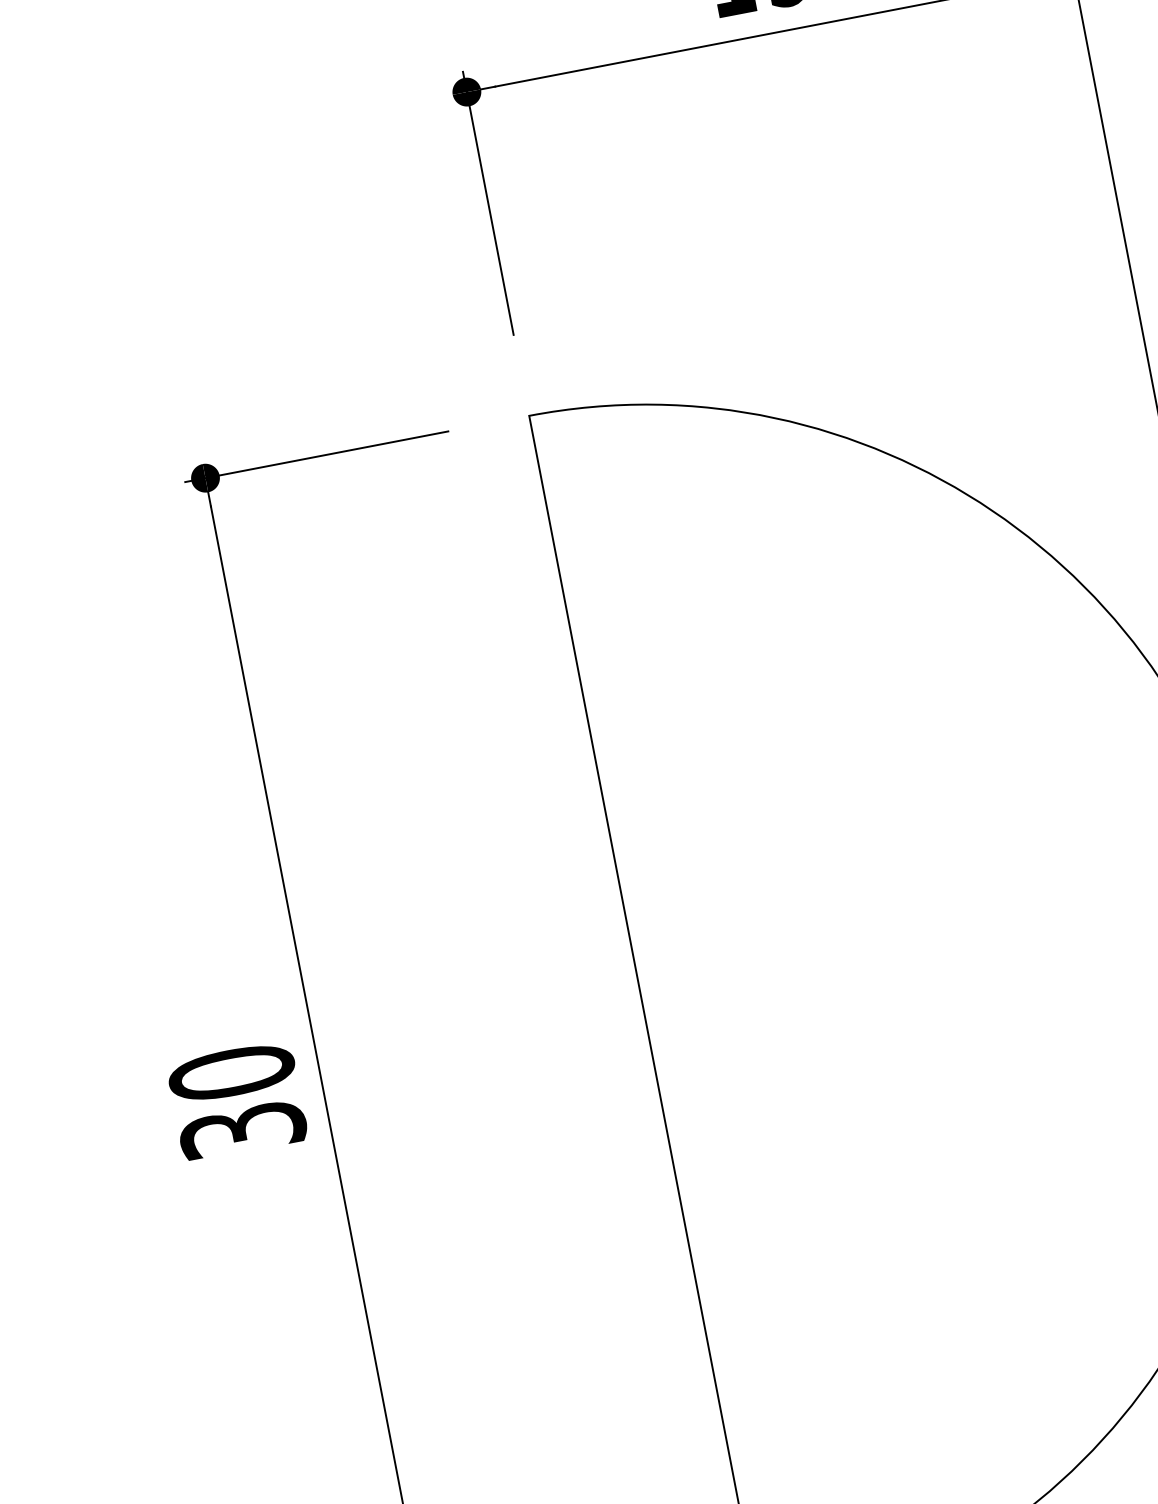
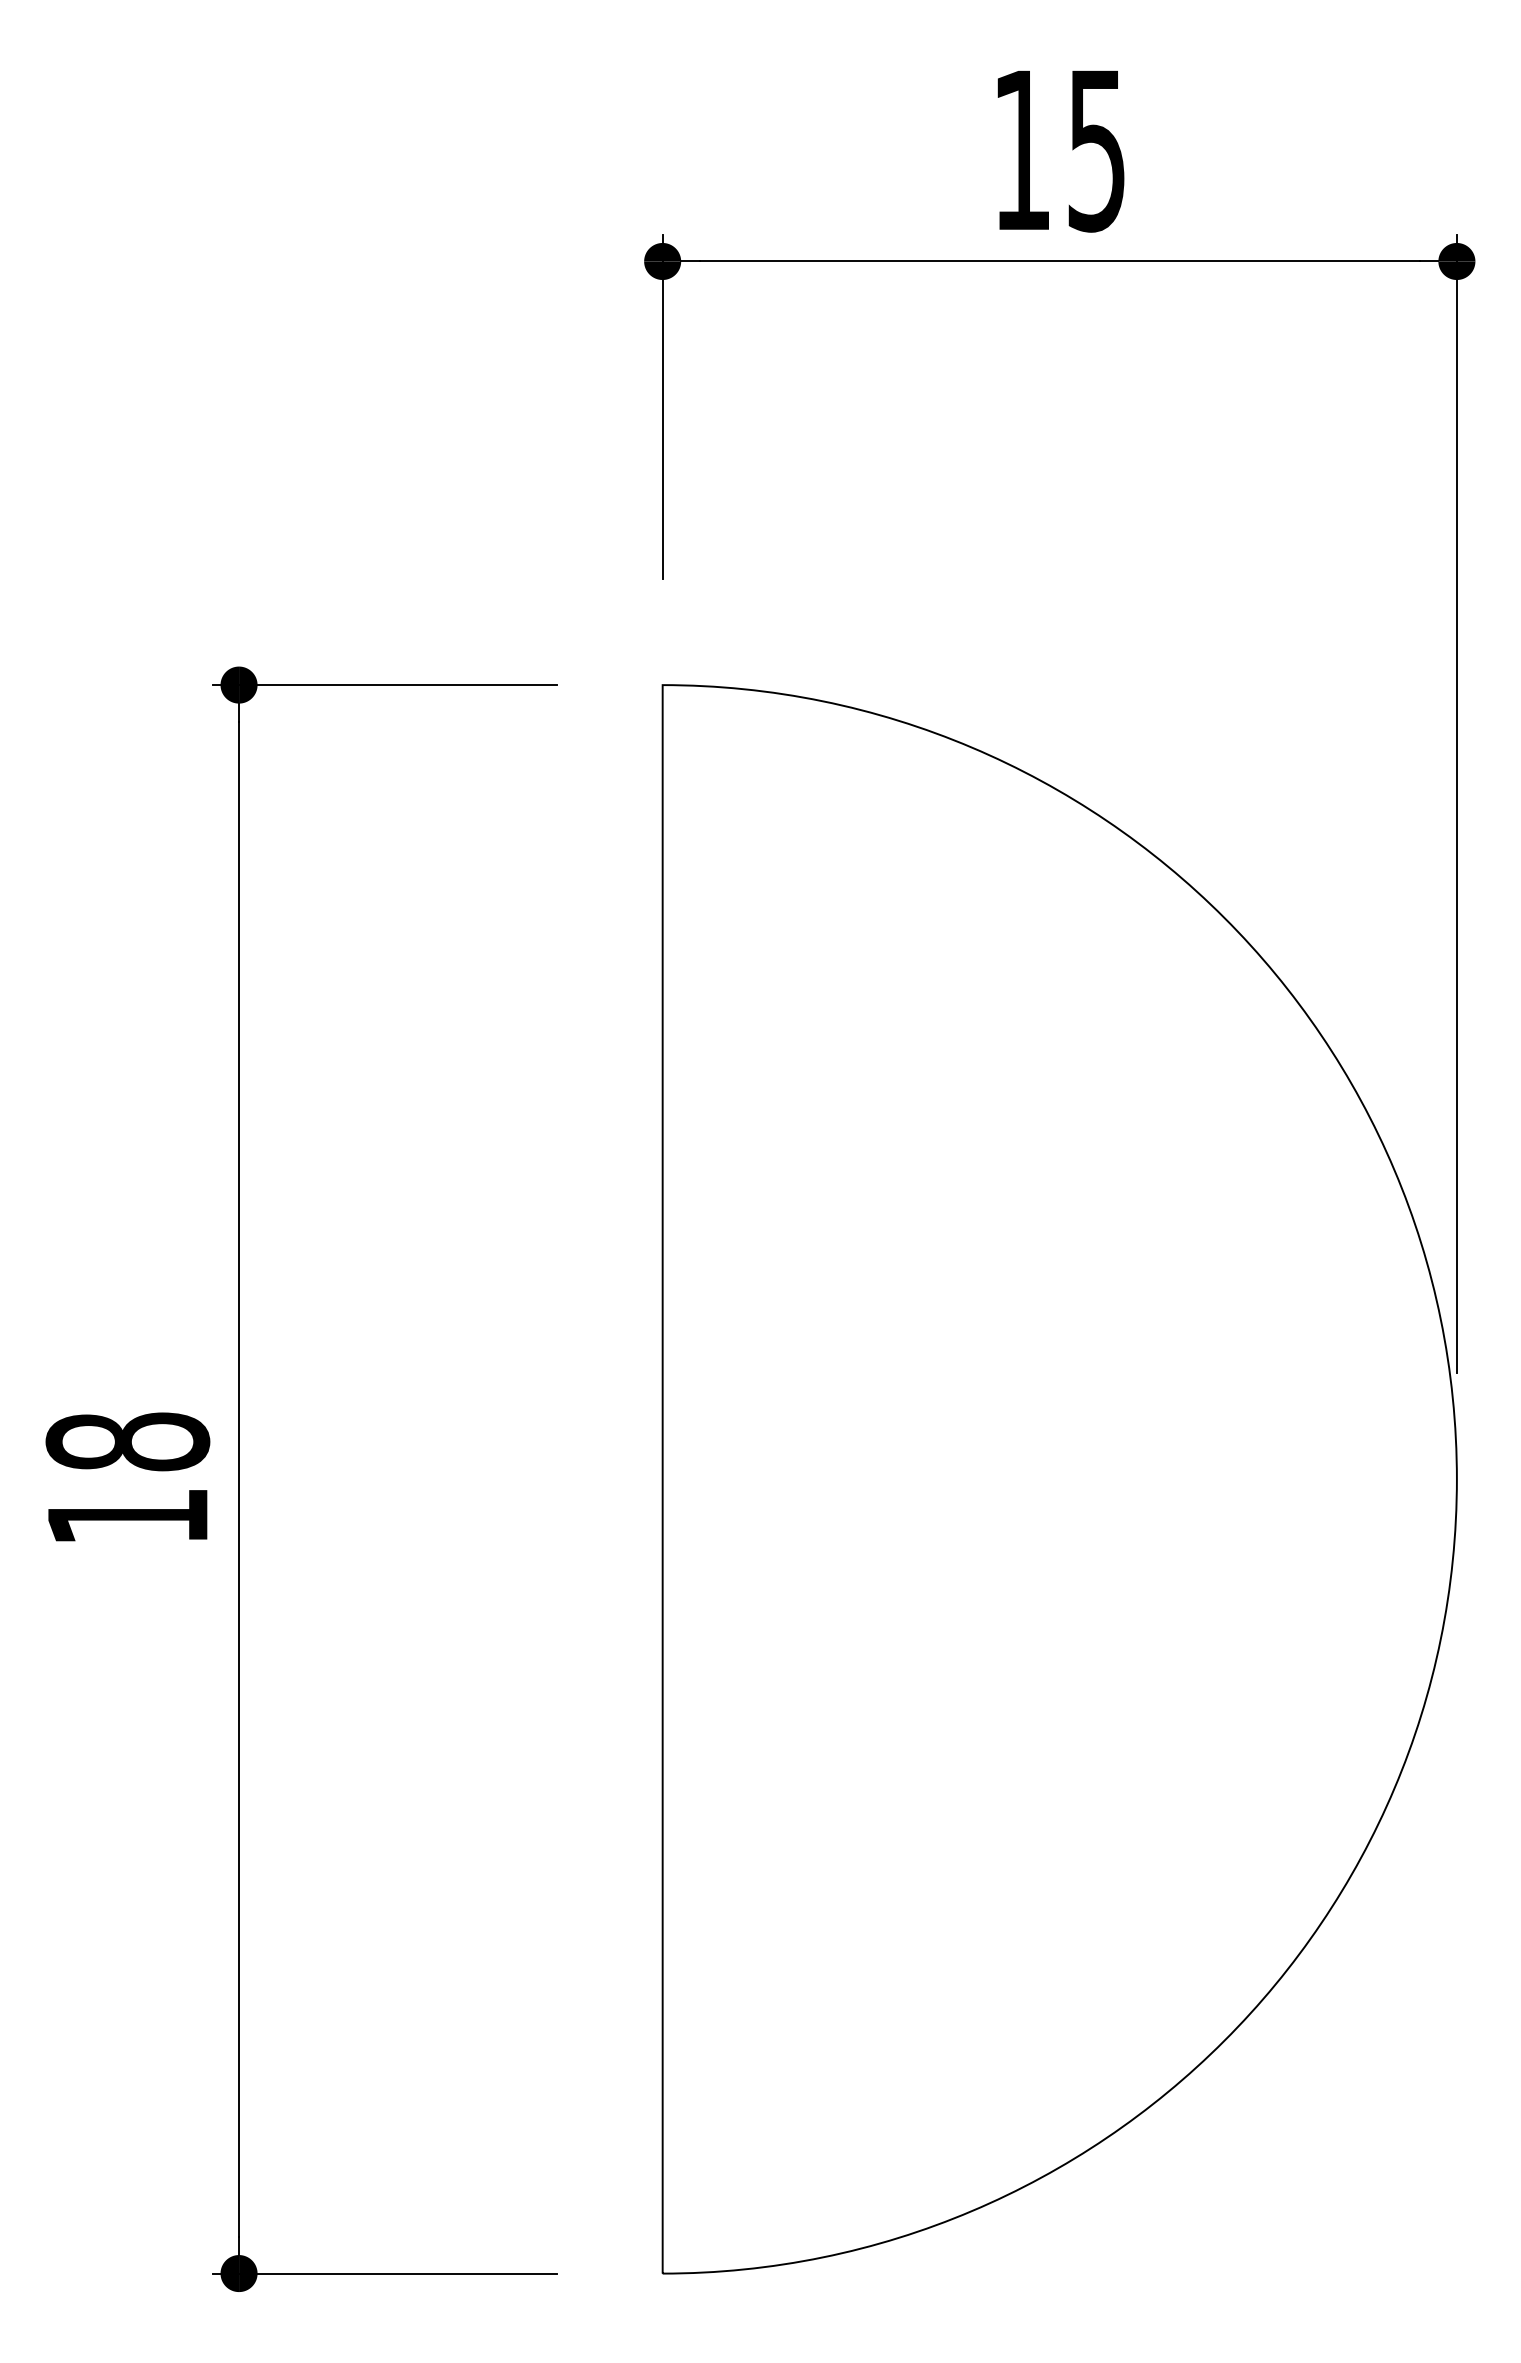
text: (237, 1100) -> (127, 1478), 30 -> 18

